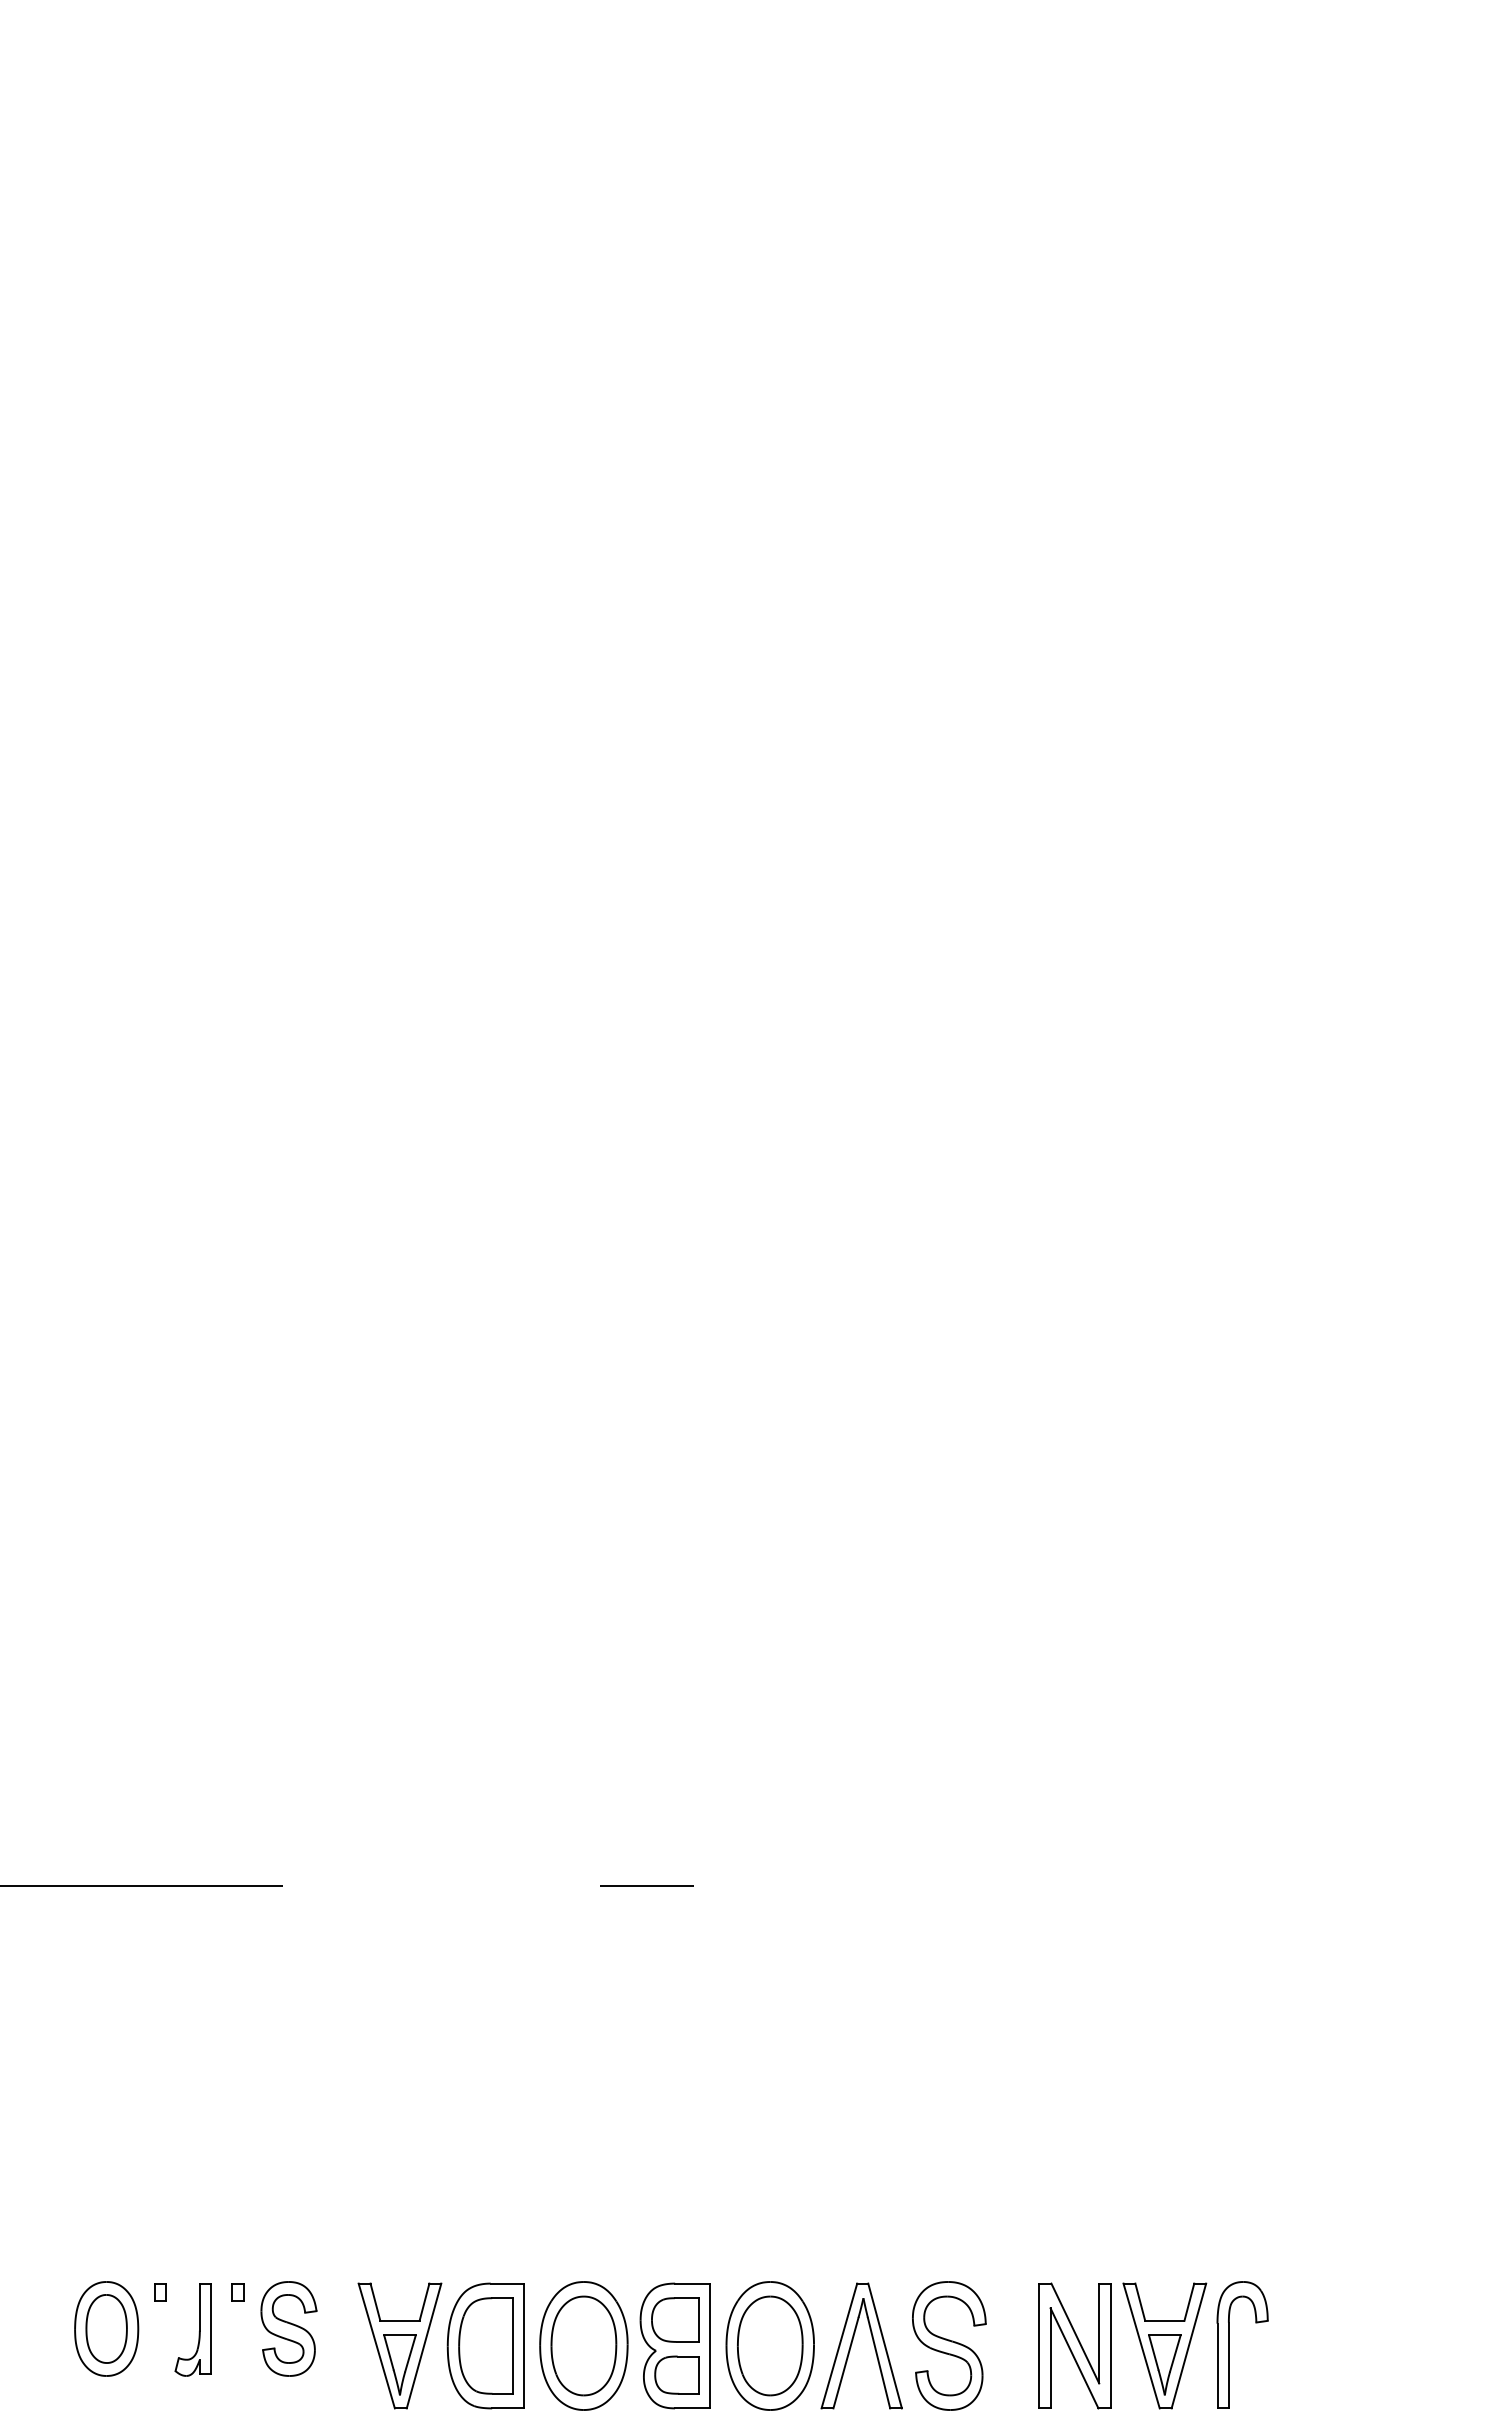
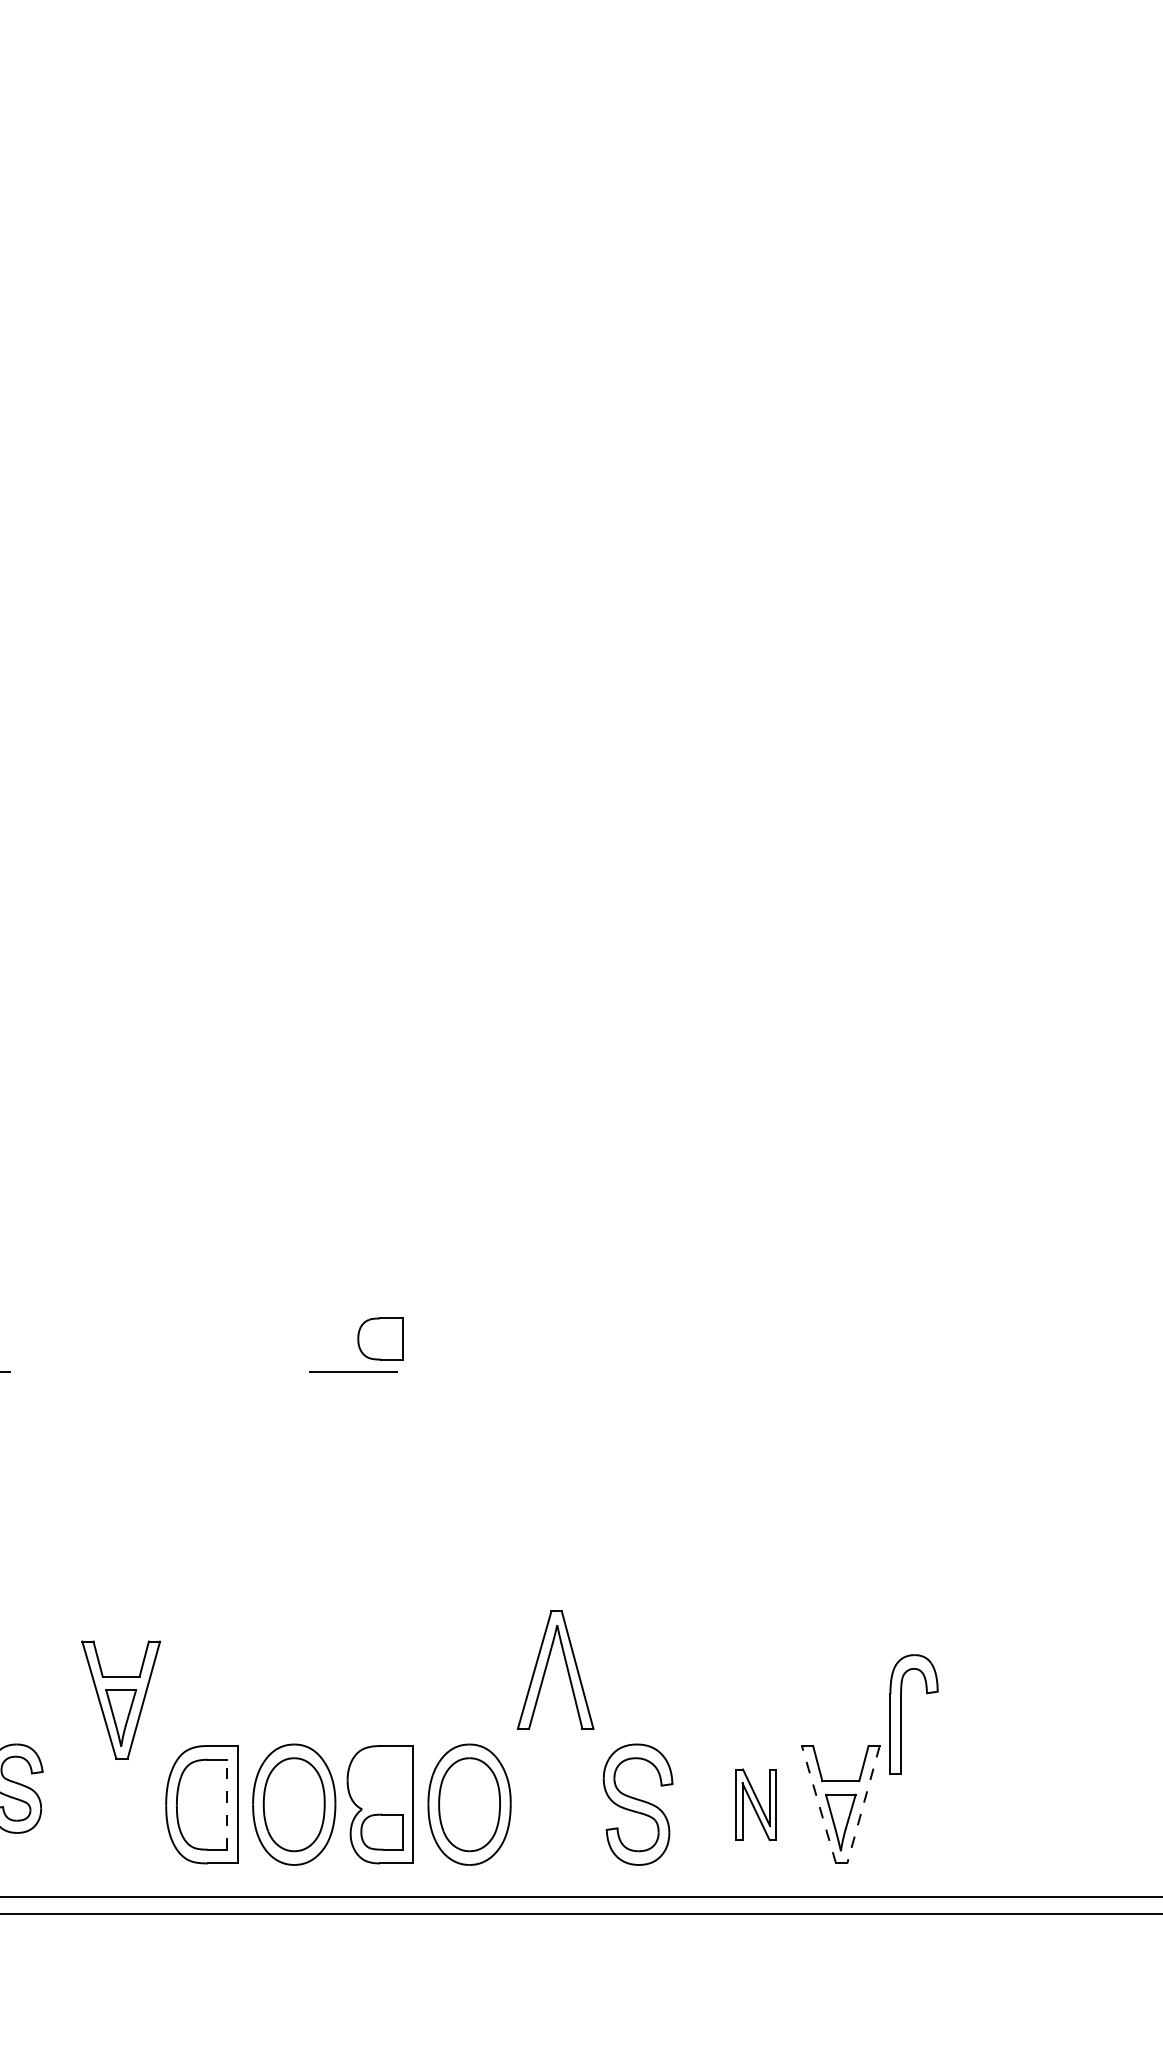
part: (675, 2319) -> (380, 1338), moved
part: (852, 2344) -> (546, 1668), moved
part: (1229, 2344) -> (901, 1713), moved
part: (399, 2345) -> (120, 1699), moved
part: (1074, 2345) -> (755, 1804), size x0.6
line: (512, 2346) -> (227, 1805), solid -> dashed
line: (1141, 2346) -> (818, 1805), solid -> dashed
line: (1188, 2346) -> (863, 1805), solid -> dashed

